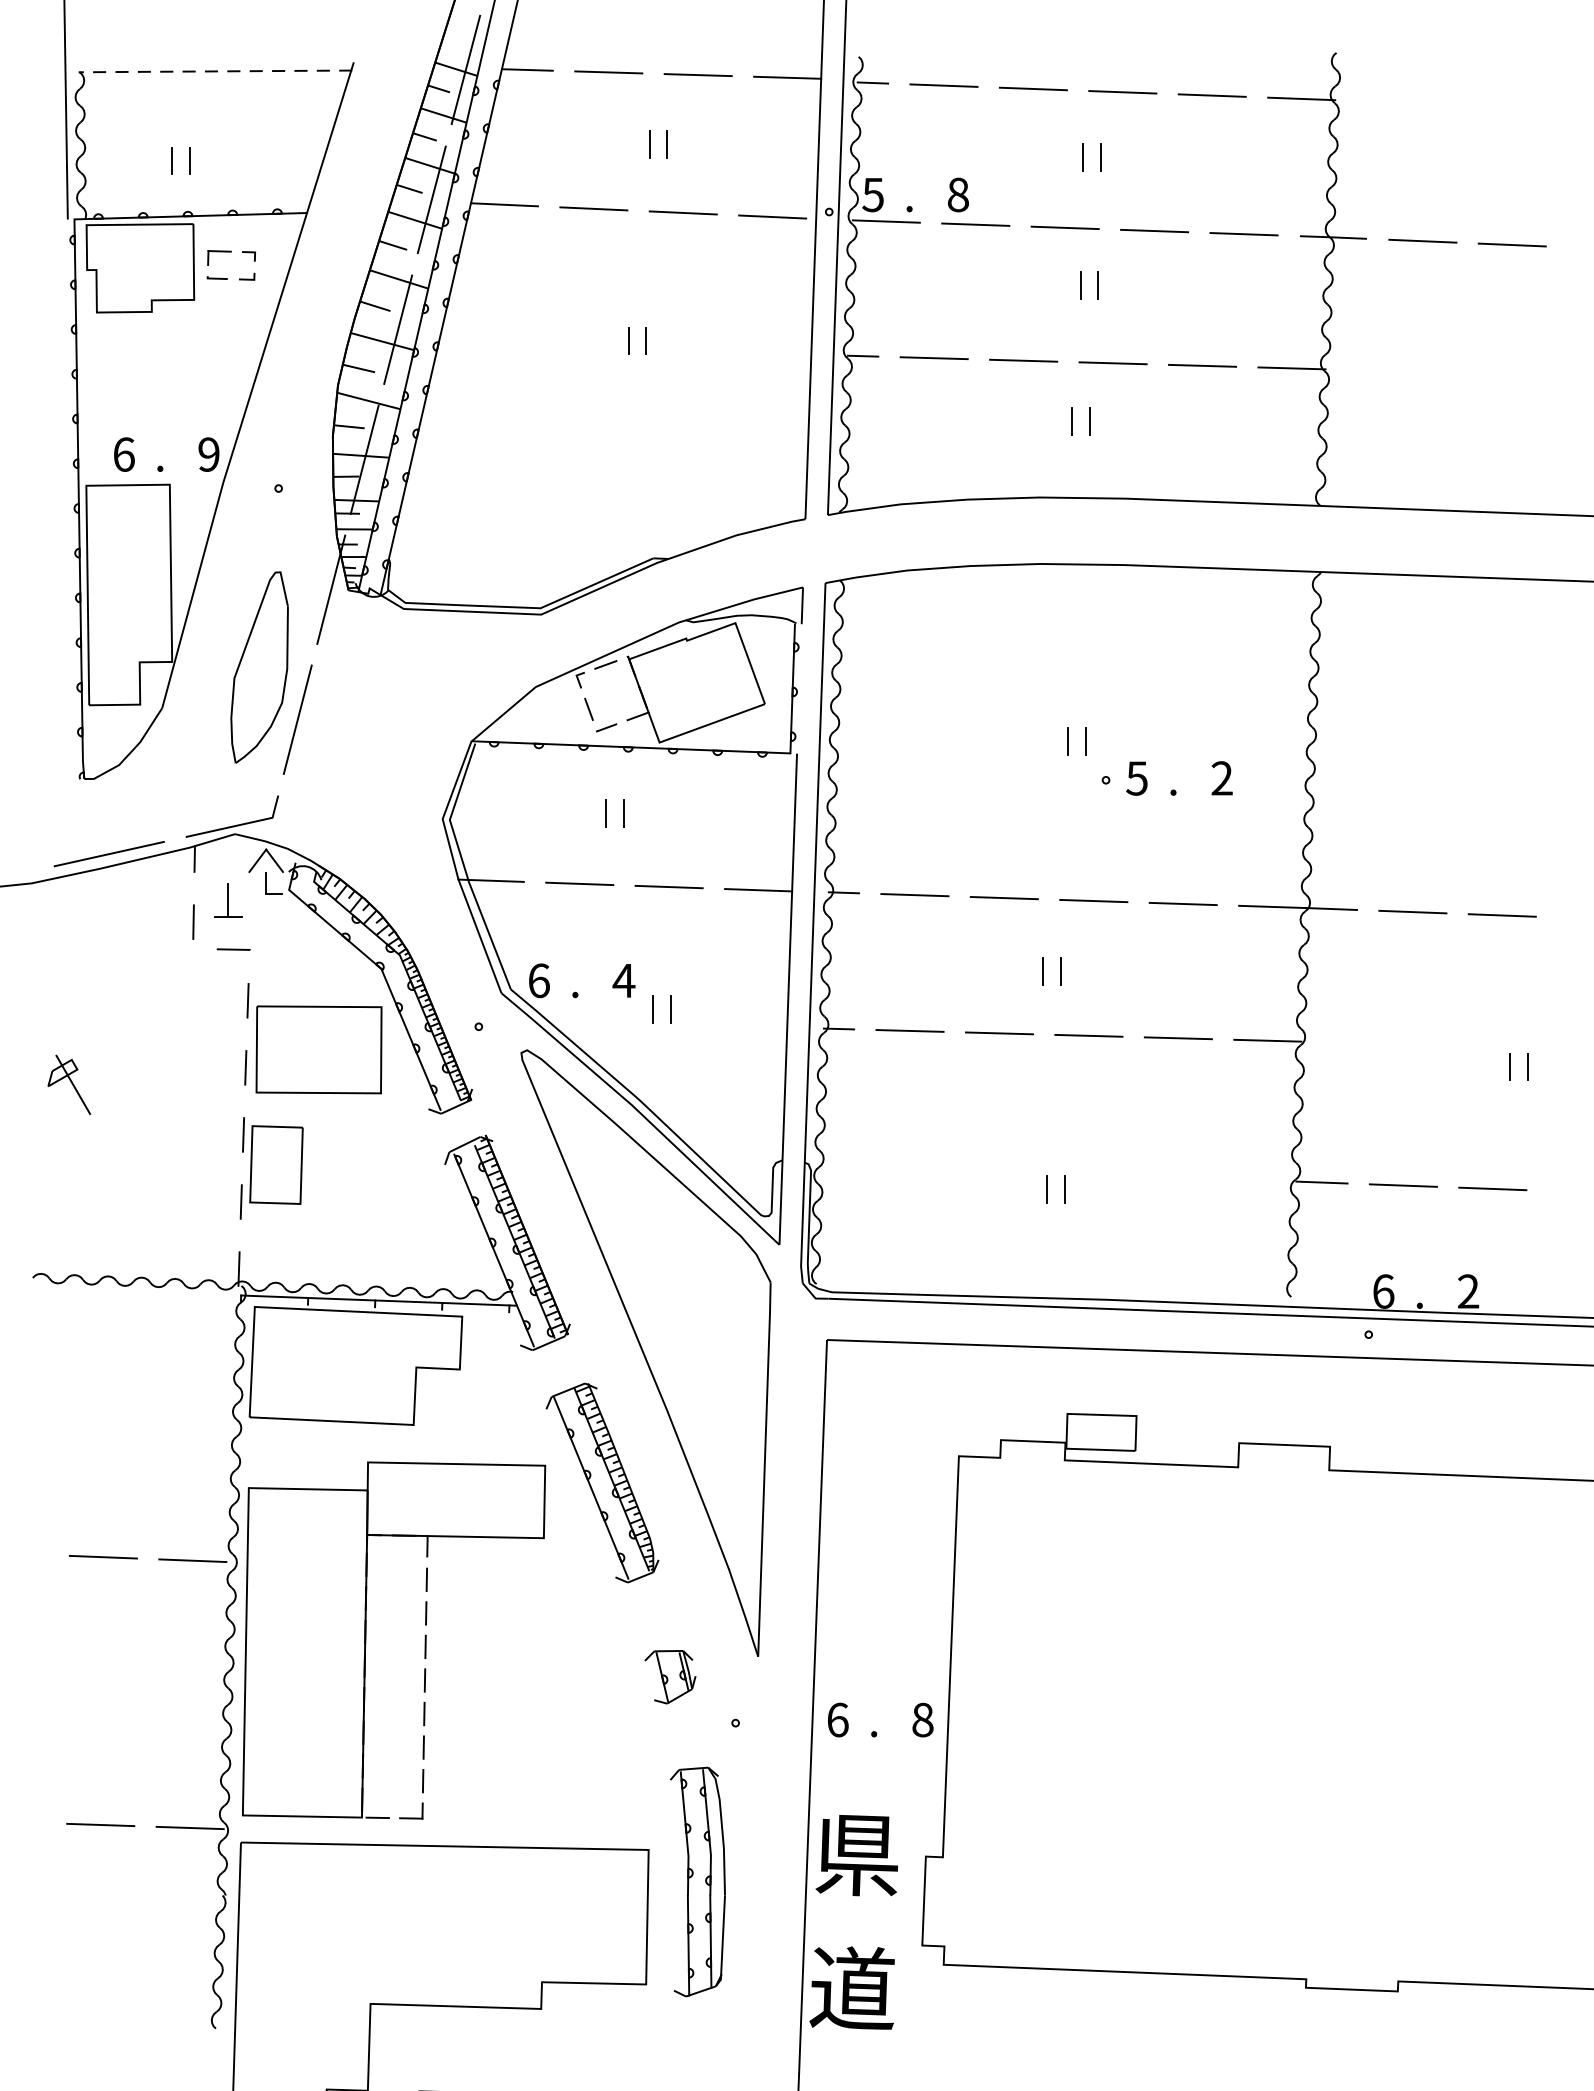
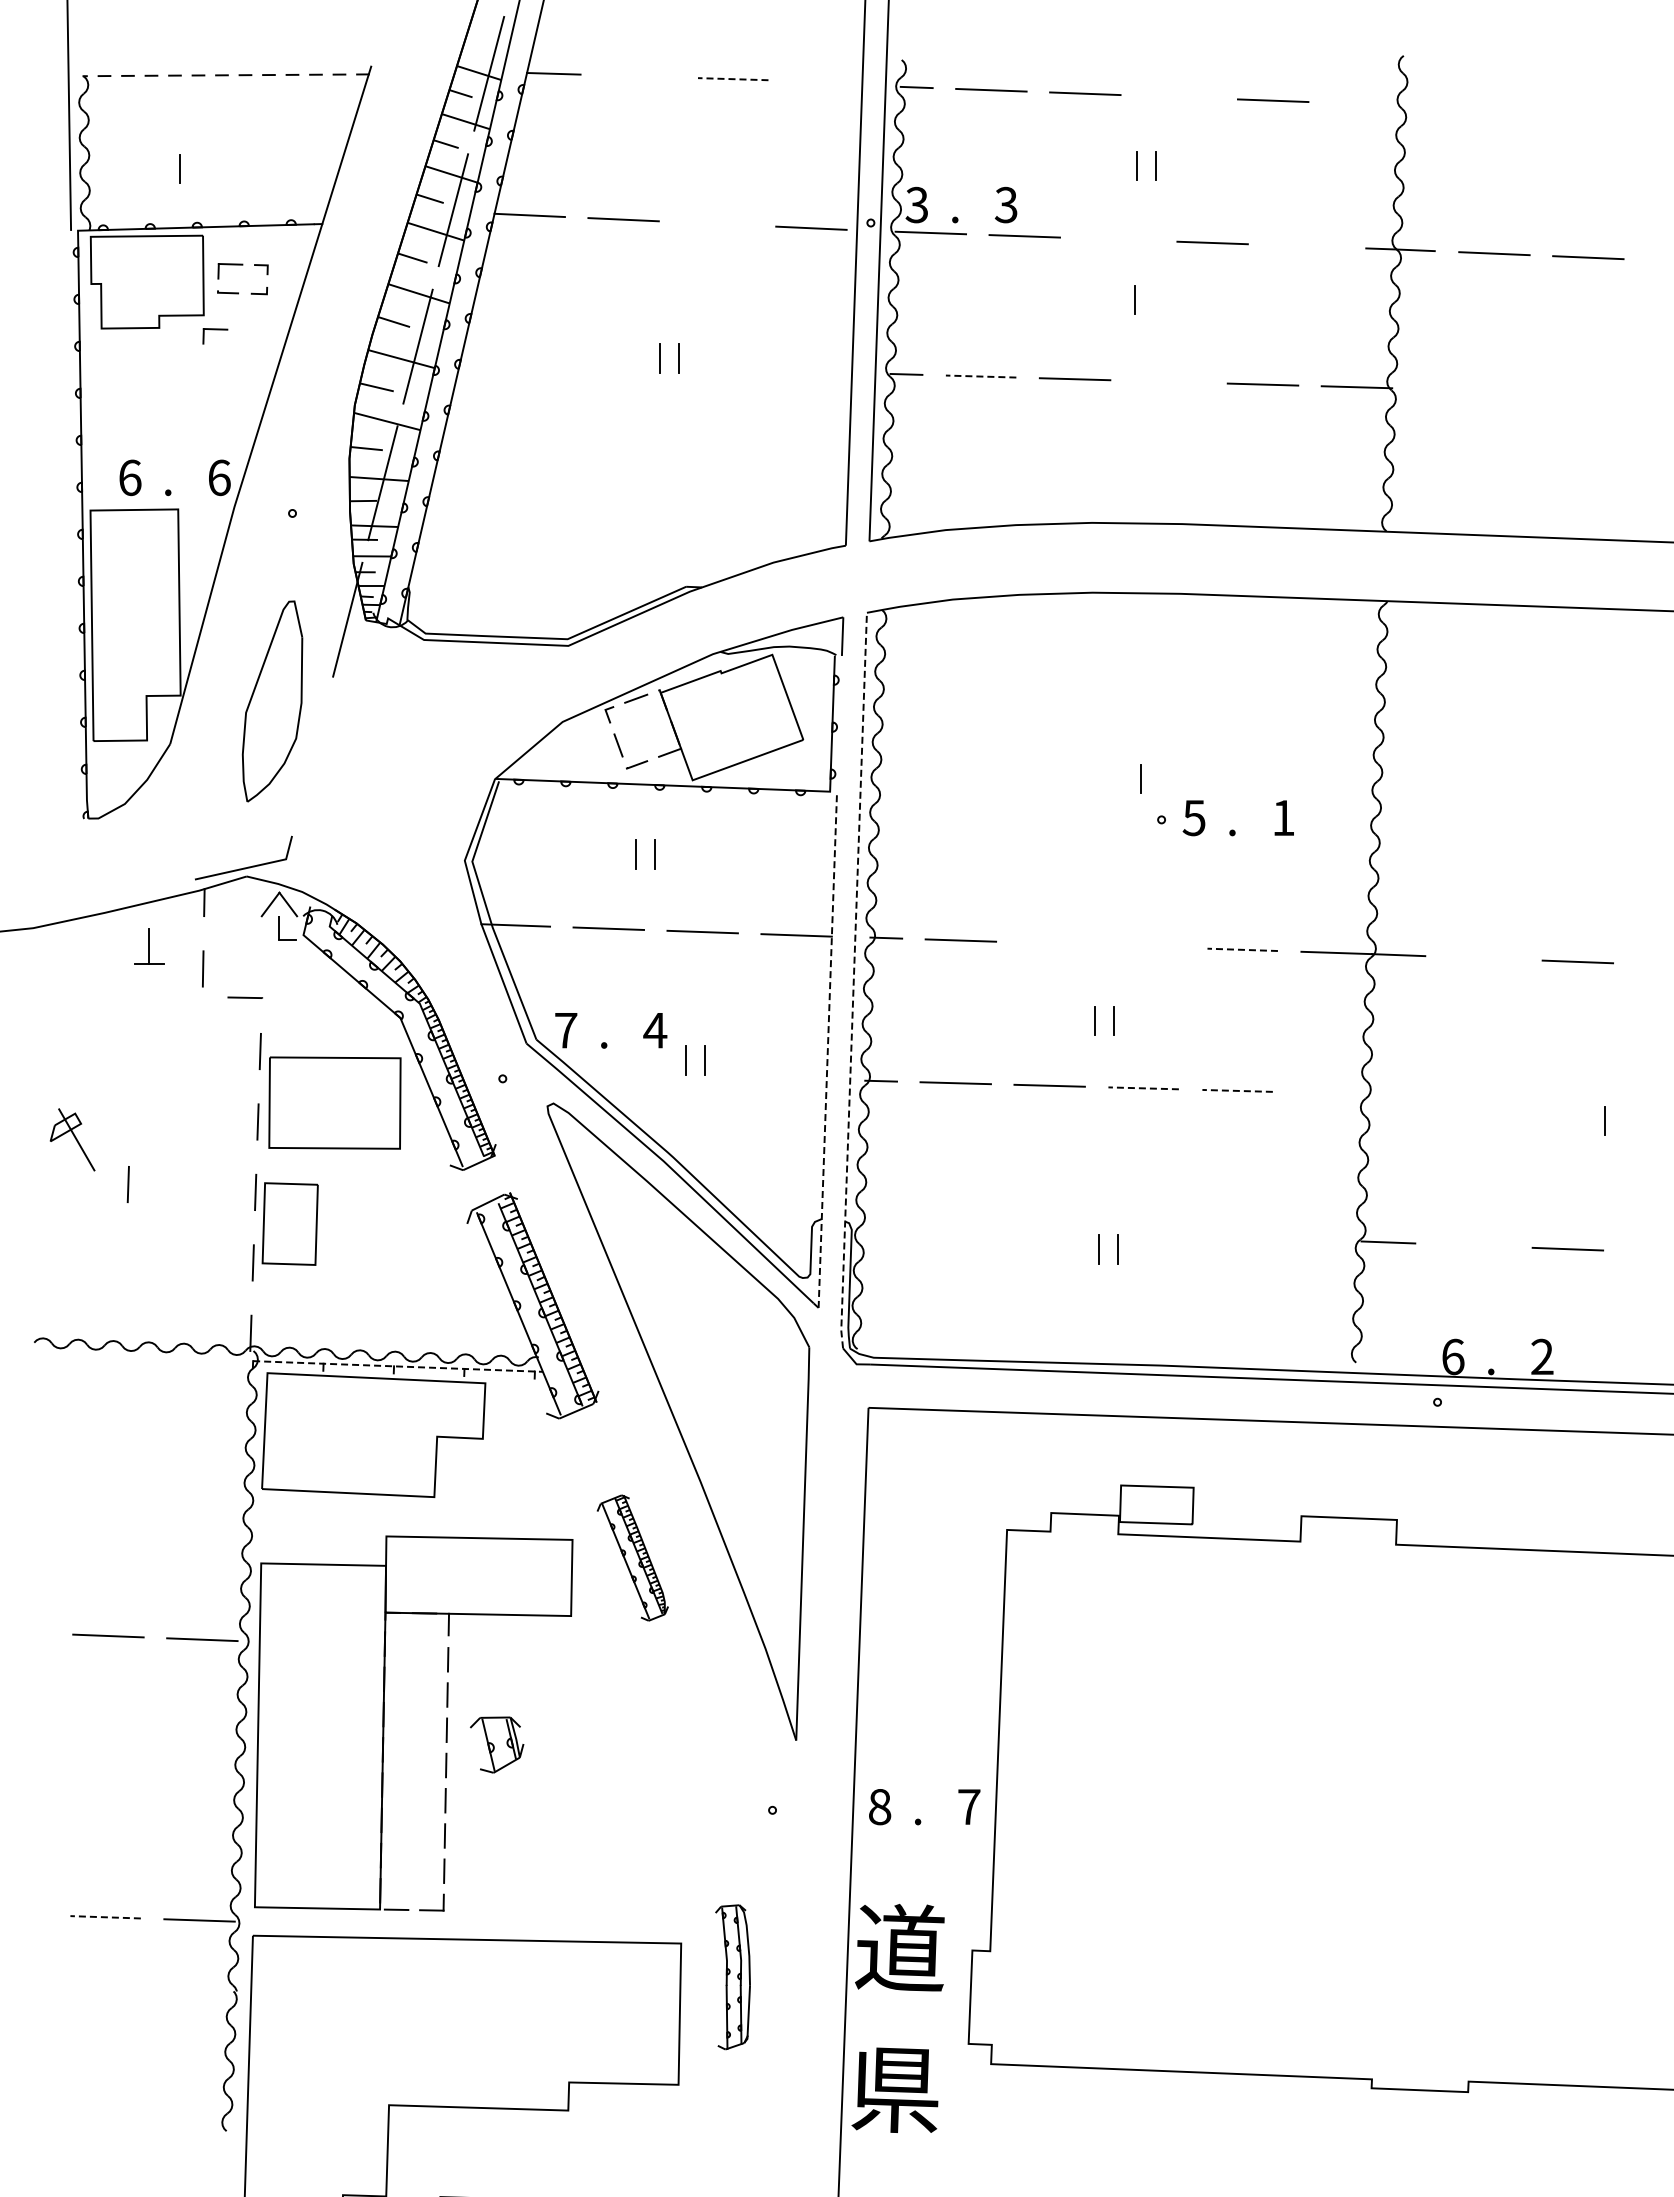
line: (608, 72) -> (639, 76), removed
line: (697, 75) -> (732, 79), solid -> dashed
line: (787, 77) -> (826, 81), removed
line: (1123, 91) -> (1179, 96), removed
line: (1301, 98) -> (1366, 103), removed
line: (649, 144) -> (682, 152), removed
line: (667, 144) -> (700, 152), removed
line: (190, 161) -> (199, 169), removed
text: (873, 194) -> (917, 204), 5 -> 3
text: (957, 194) -> (1005, 204), 8 -> 3
line: (683, 212) -> (717, 223), removed
line: (1064, 227) -> (1118, 239), removed
line: (1243, 234) -> (1306, 246), removed
line: (1098, 285) -> (1153, 300), removed
part: (205, 320) -> (215, 336), added
line: (933, 358) -> (980, 376), solid -> dashed
line: (1112, 362) -> (1168, 381), removed
line: (1072, 421) -> (1126, 443), removed
line: (1090, 421) -> (1145, 443), removed
text: (209, 454) -> (219, 477), 9 -> 6
line: (297, 719) -> (312, 756), removed
line: (1067, 740) -> (1121, 778), removed
text: (1222, 777) -> (1283, 817), 2 -> 1
line: (109, 854) -> (114, 897), removed
line: (1004, 897) -> (1054, 943), removed
part: (228, 900) -> (149, 946), moved
line: (1093, 900) -> (1148, 946), removed
line: (1183, 903) -> (1242, 949), solid -> dashed
line: (1412, 912) -> (1483, 958), removed
line: (812, 934) -> (853, 981), solid -> dashed
text: (539, 980) -> (566, 1030), 6 -> 7
line: (787, 998) -> (827, 1049), solid -> dashed
line: (1088, 1035) -> (1143, 1088), solid -> dashed
line: (1178, 1037) -> (1237, 1090), solid -> dashed
line: (1267, 1040) -> (1331, 1093), removed
line: (1509, 1066) -> (1585, 1120), removed
line: (121, 1127) -> (127, 1184), added
line: (1402, 1185) -> (1473, 1245), removed
line: (379, 1300) -> (398, 1366), solid -> dashed
part: (602, 1482) -> (632, 1557), size x0.6
part: (670, 1676) -> (497, 1744), moved
text: (838, 1719) -> (880, 1806), 6 -> 8
text: (923, 1720) -> (969, 1807), 8 -> 7
line: (100, 1825) -> (105, 1917), solid -> dashed
text: (856, 1853) -> (899, 1947), 県 -> 道
part: (697, 1882) -> (732, 1977), size x0.6
text: (851, 1987) -> (894, 2088), 道 -> 県

